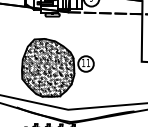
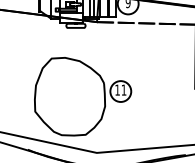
hatch: (48, 67) -> (70, 96), removed

